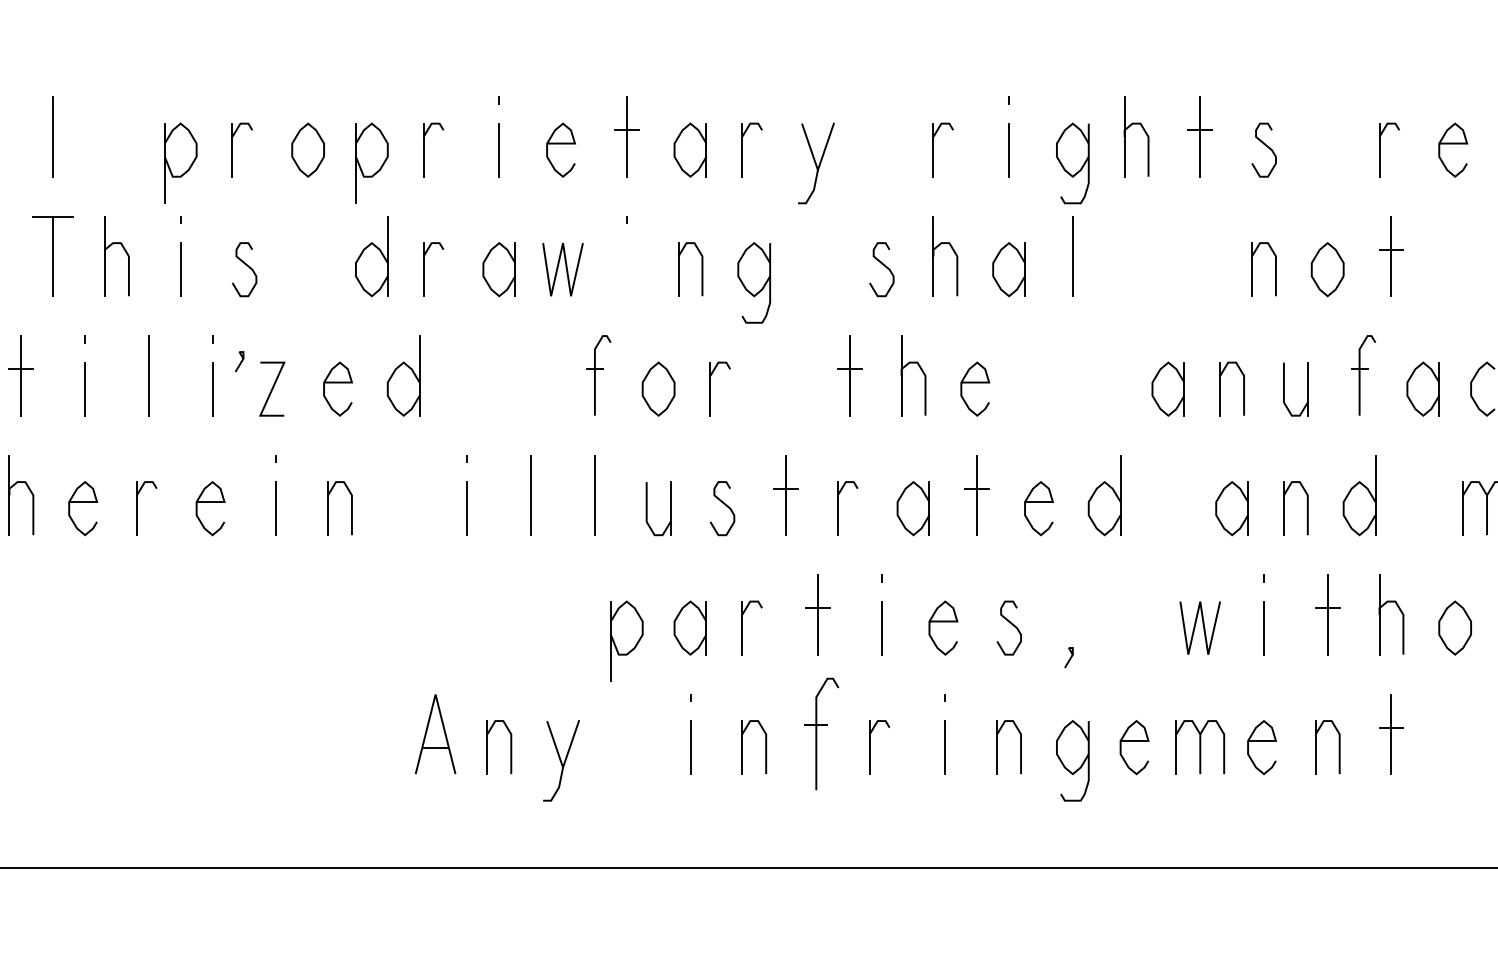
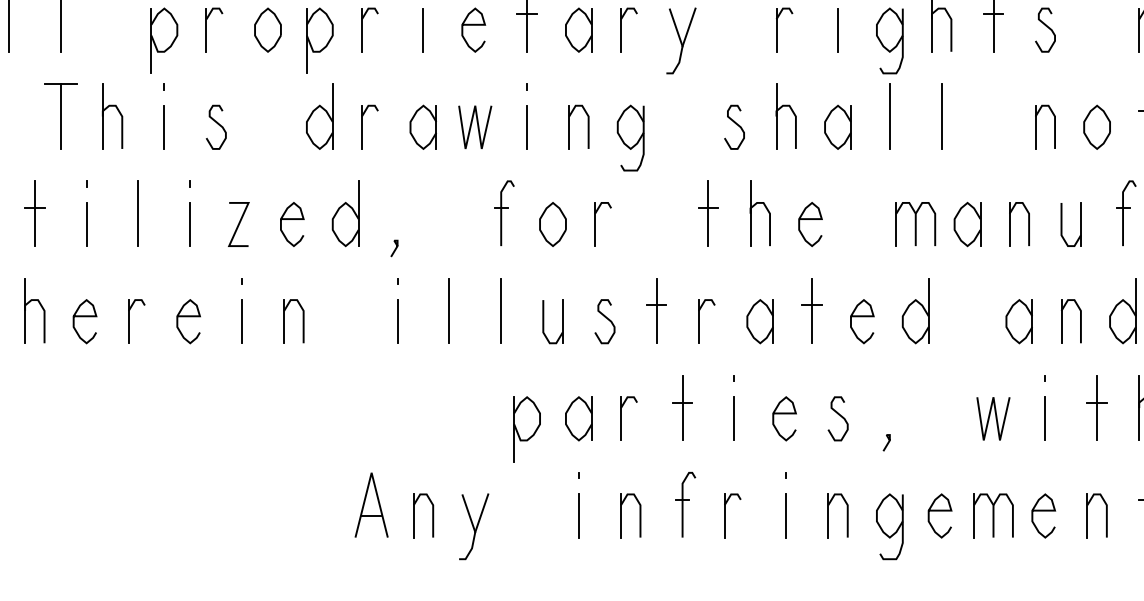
line: (1136, 256) -> (941, 116), added
line: (626, 269) -> (526, 127), added
line: (240, 361) -> (395, 248), moved
part: (1104, 388) -> (915, 223), added
part: (821, 733) -> (685, 504), size x0.71

